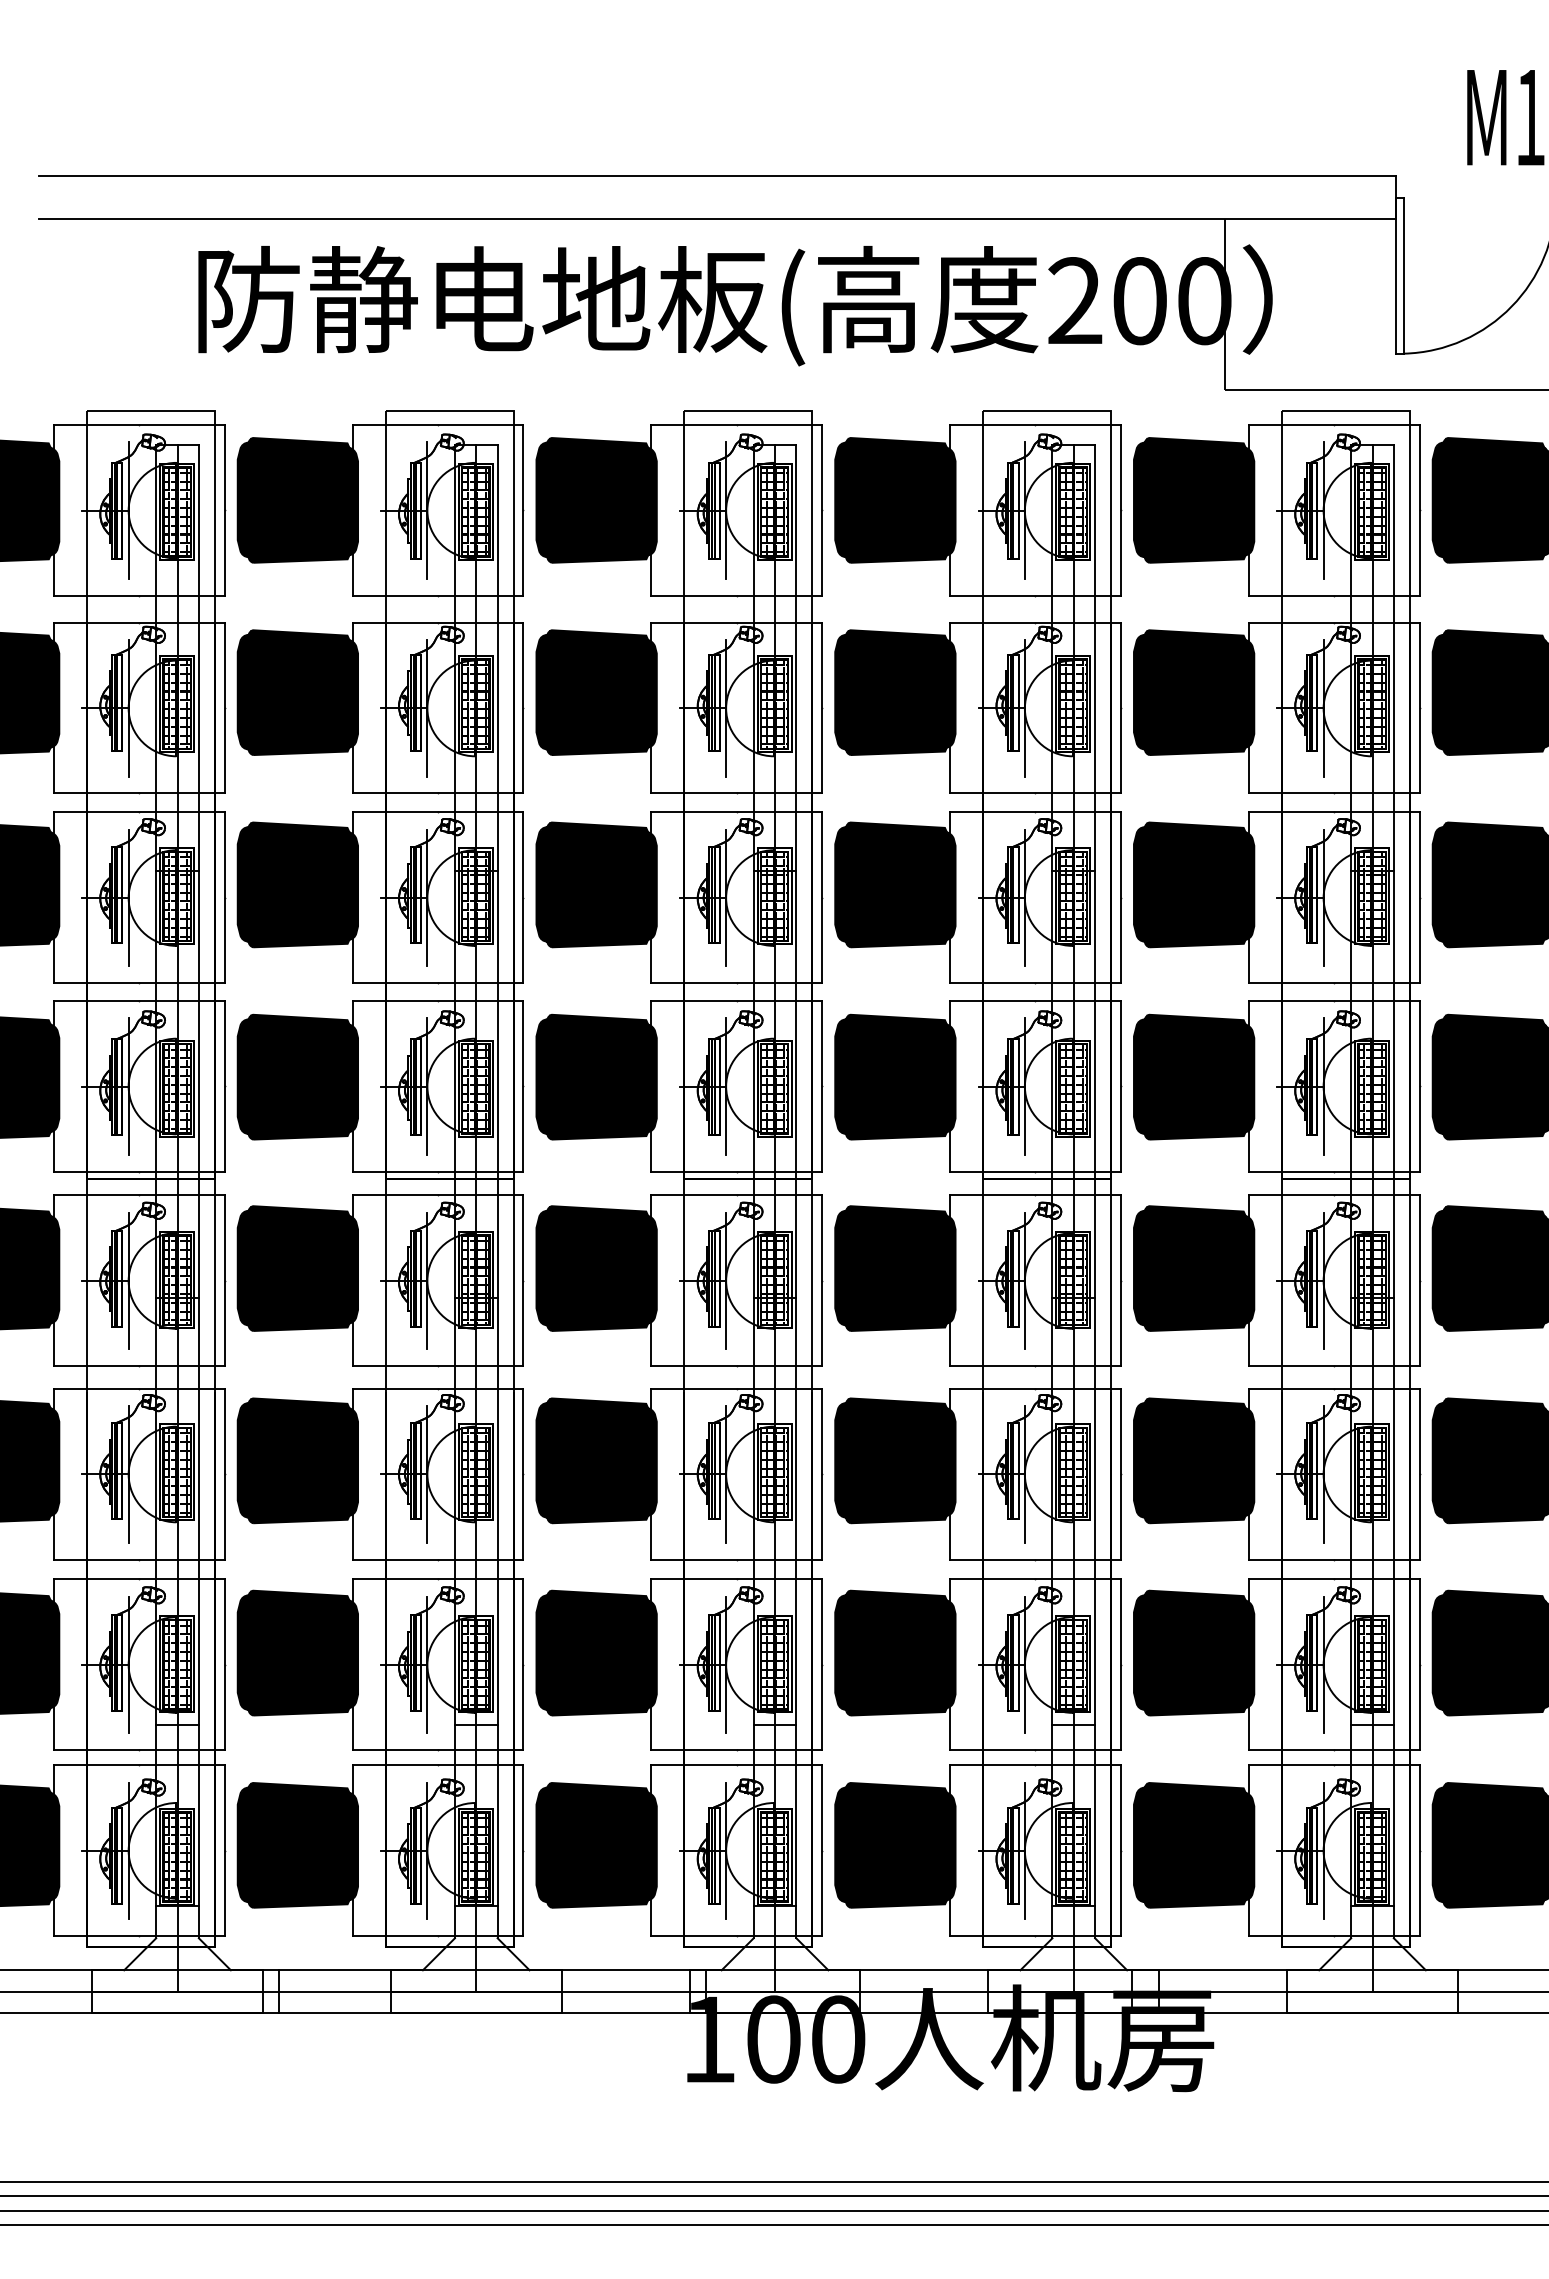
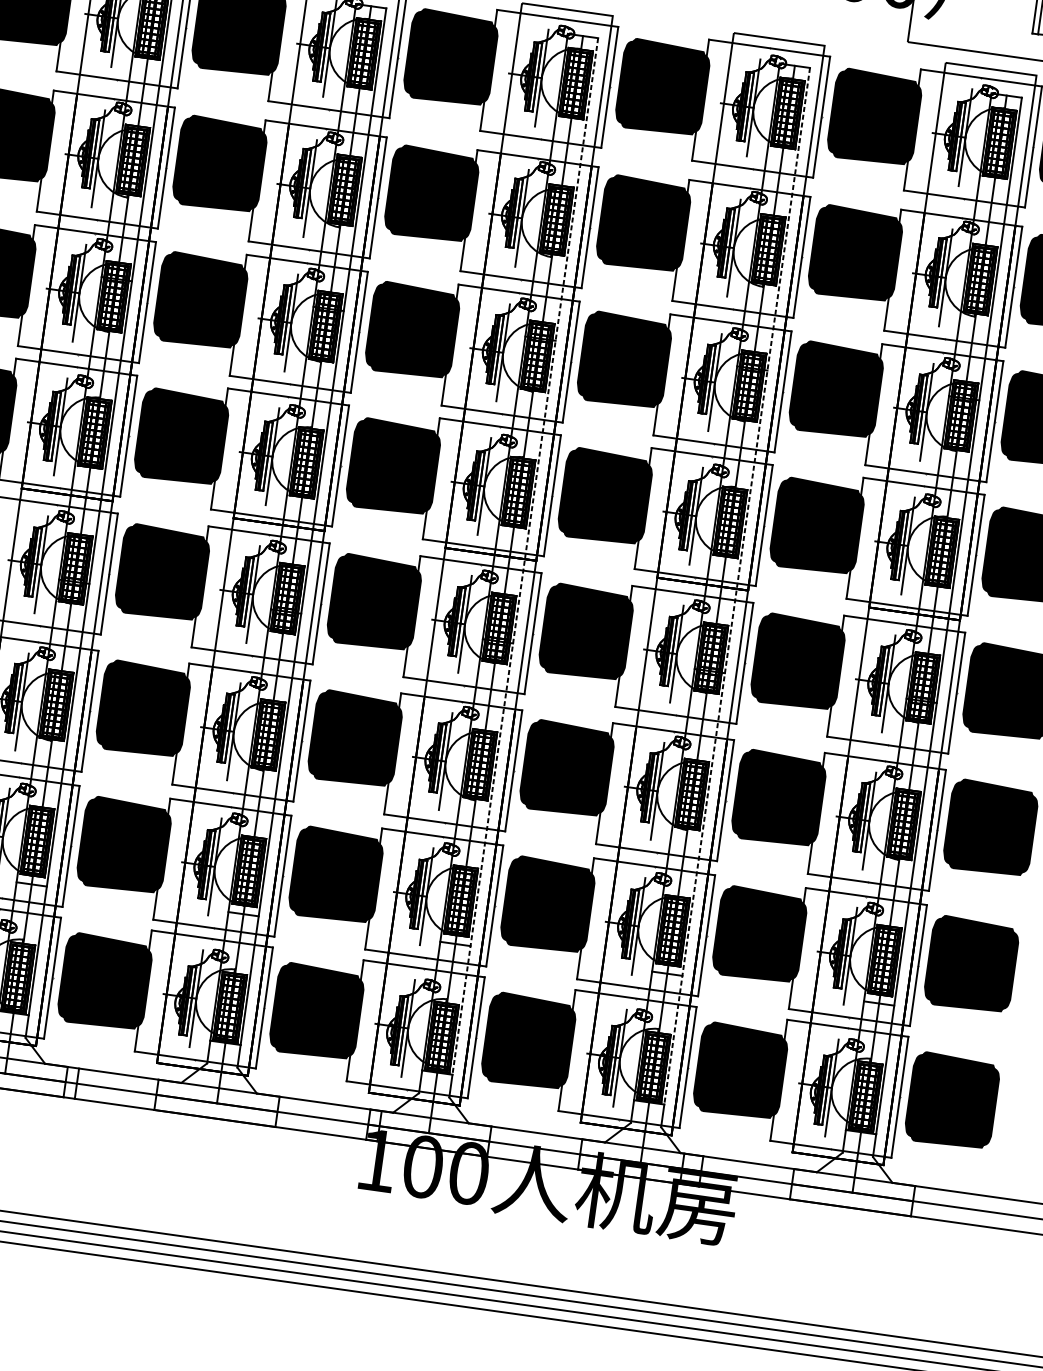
line: (796, 1175) -> (525, 556), solid -> dashed
line: (1095, 1175) -> (737, 586), solid -> dashed

